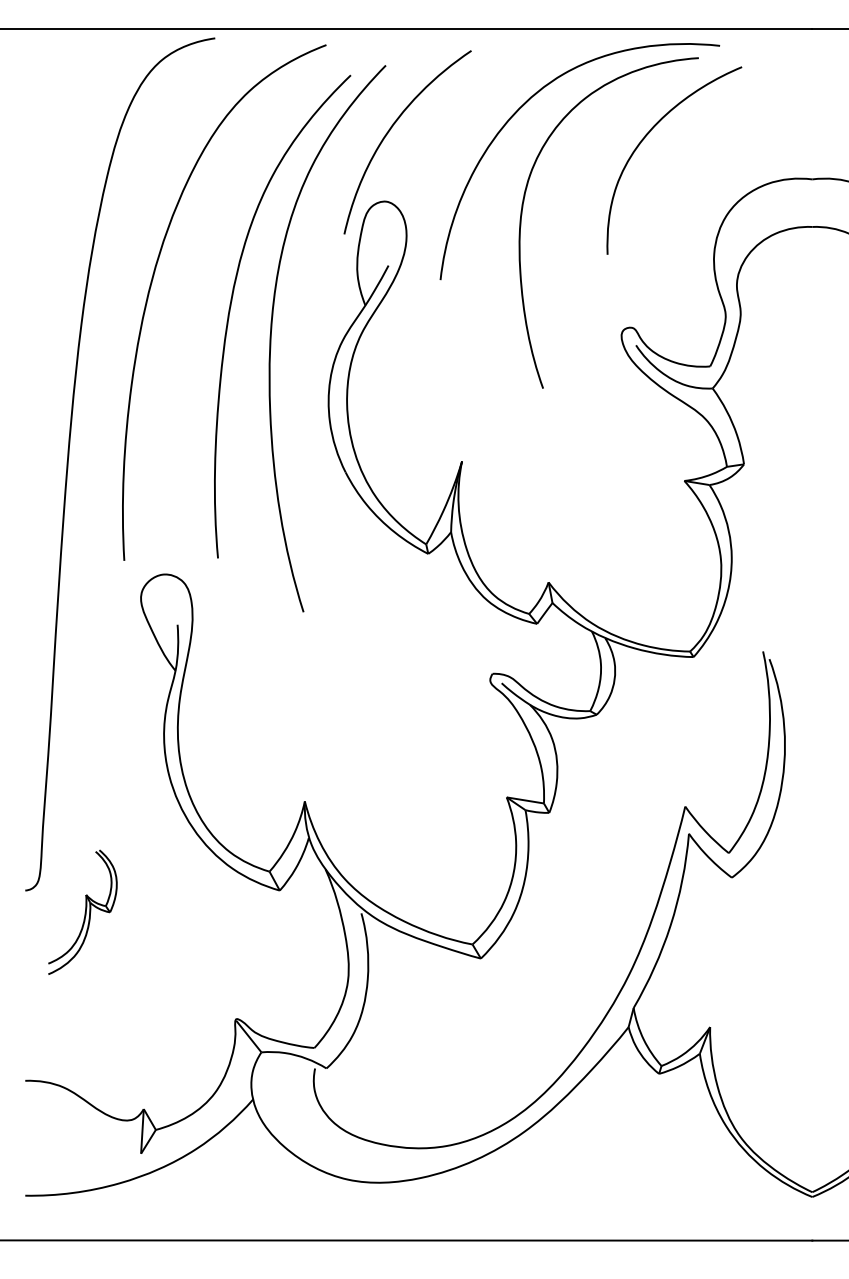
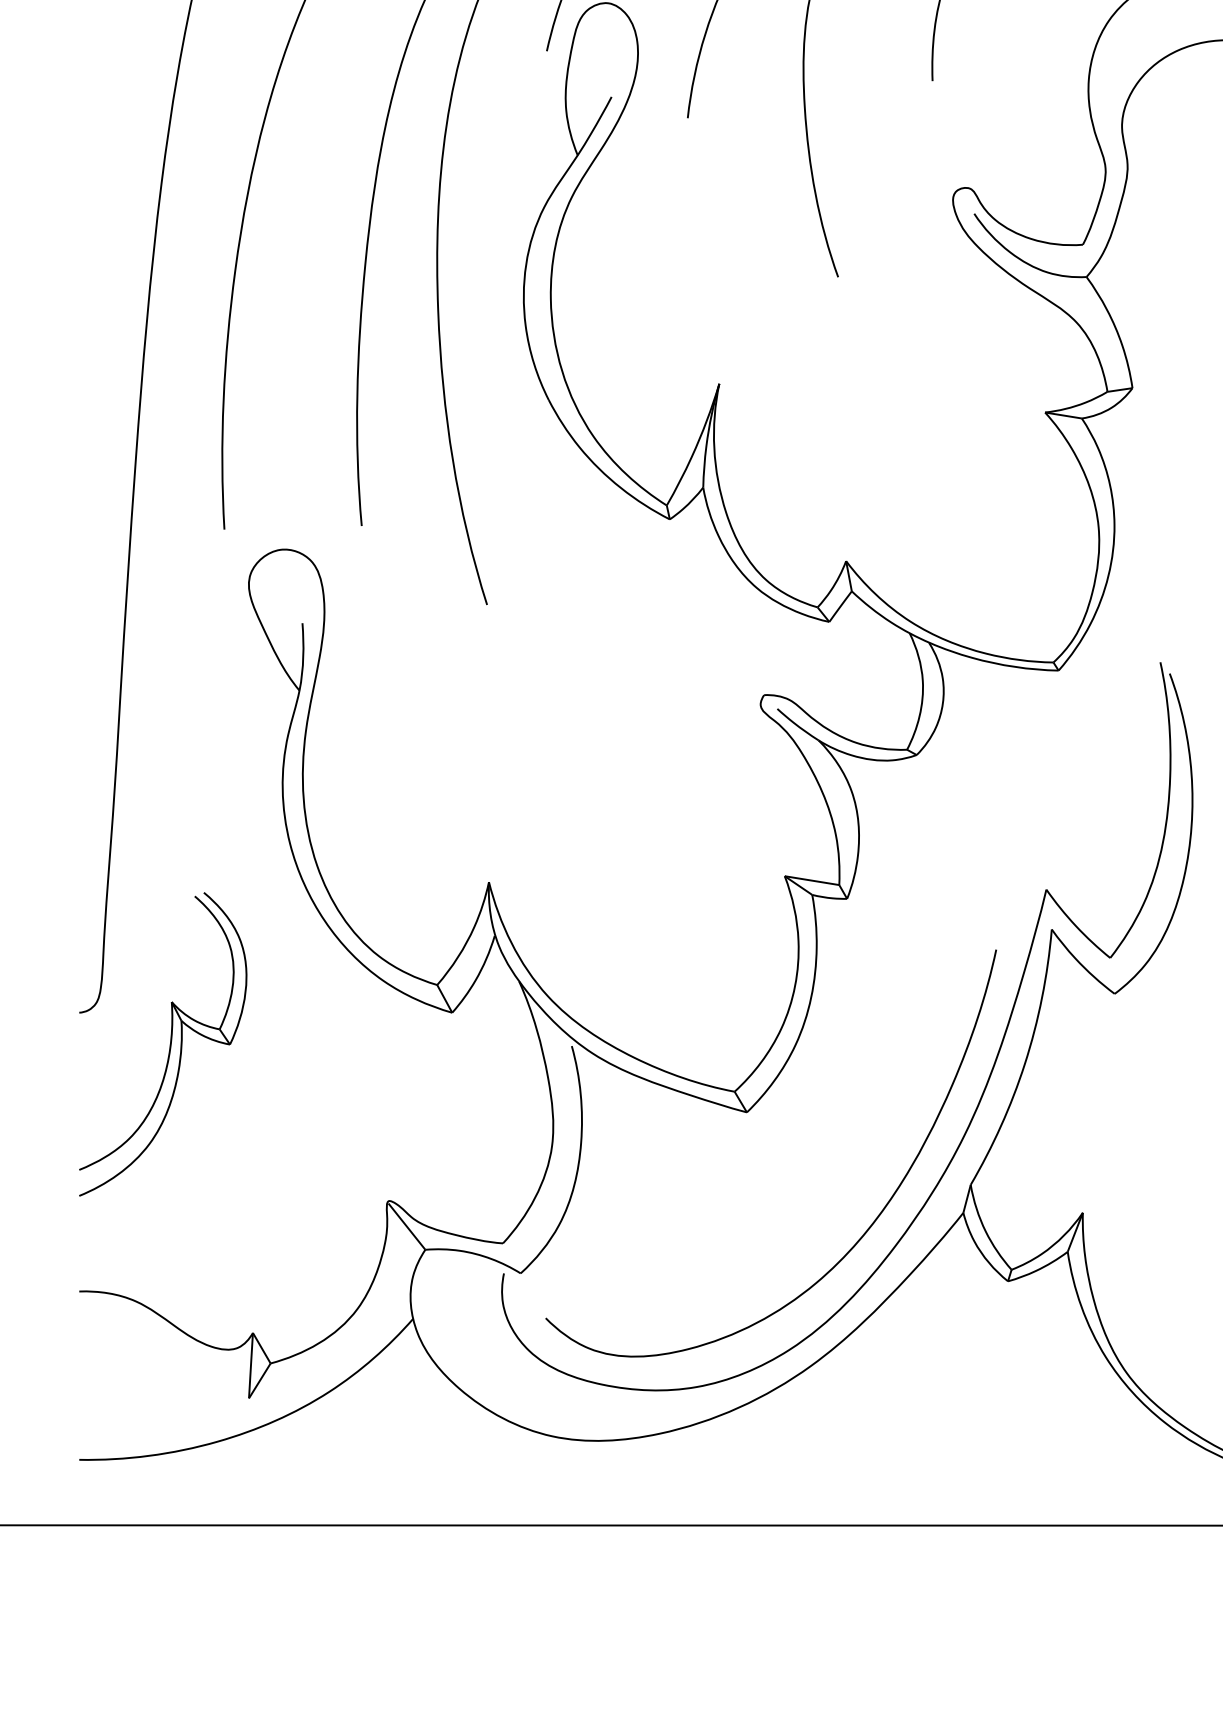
part: (82, 912) -> (163, 1044), size x1.67
curve: (560, 1040) -> (863, 1232), added

